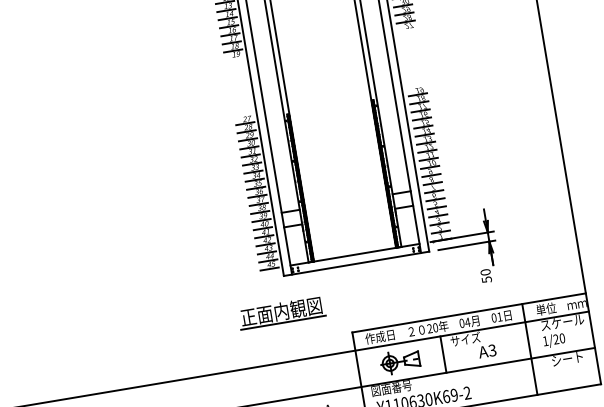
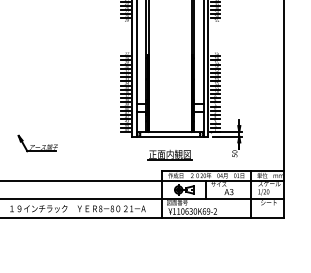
part: (280, 311) -> (169, 154), moved
part: (103, 319) -> (37, 143), added

